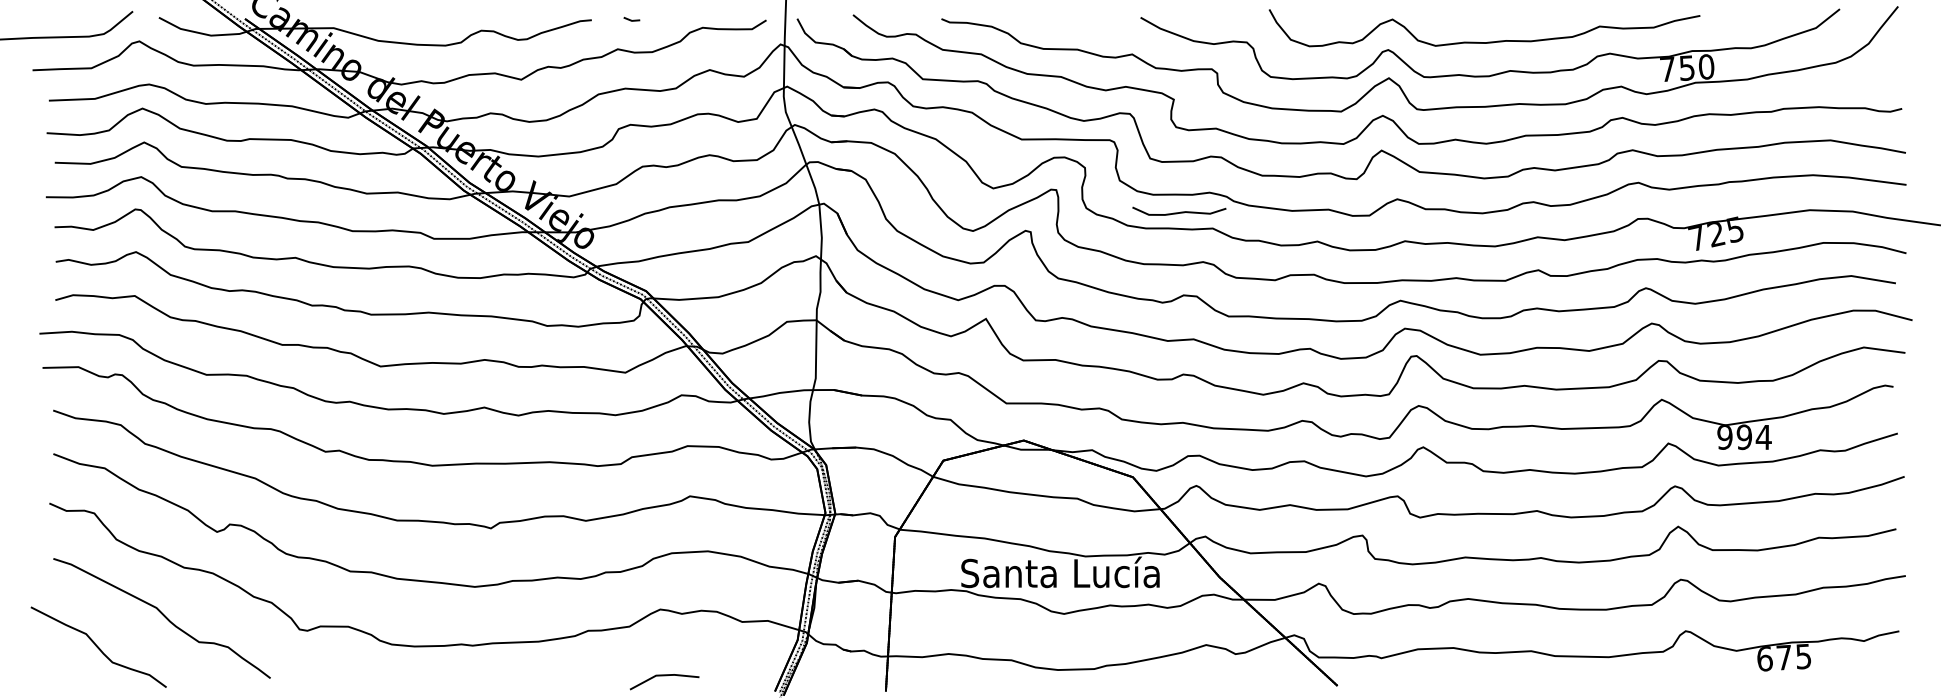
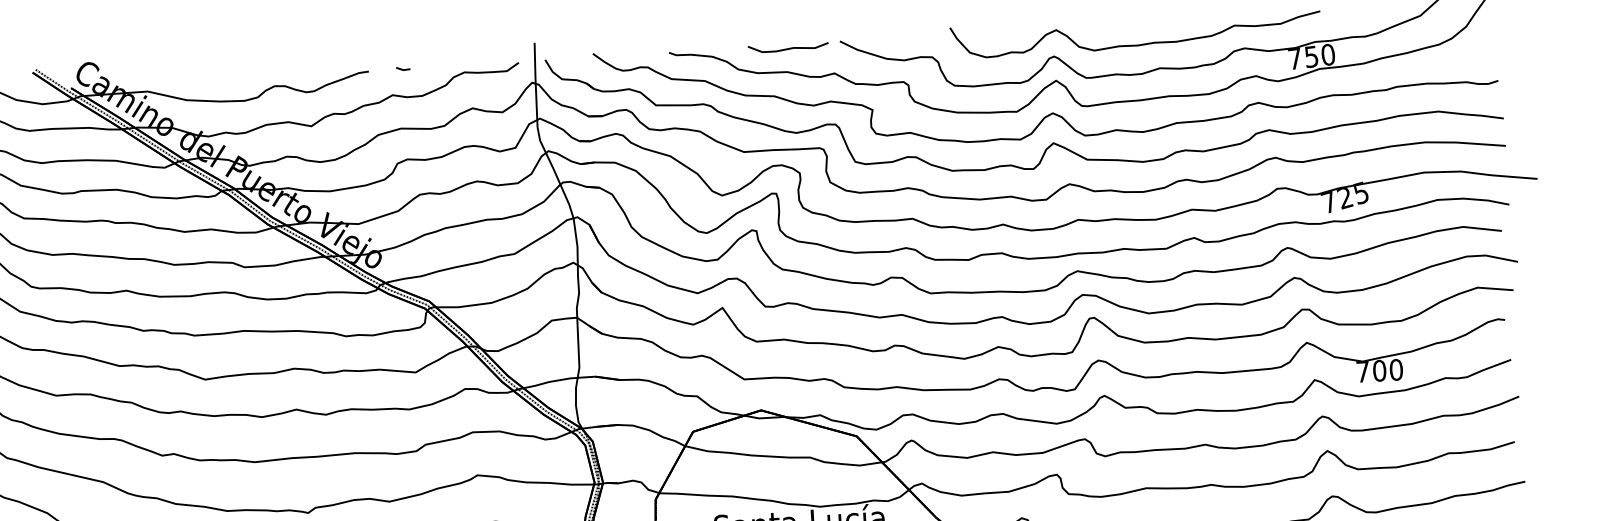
curve: (1180, 211) -> (789, 47), moved
text: (1744, 437) -> (1379, 371), 994 -> 700

